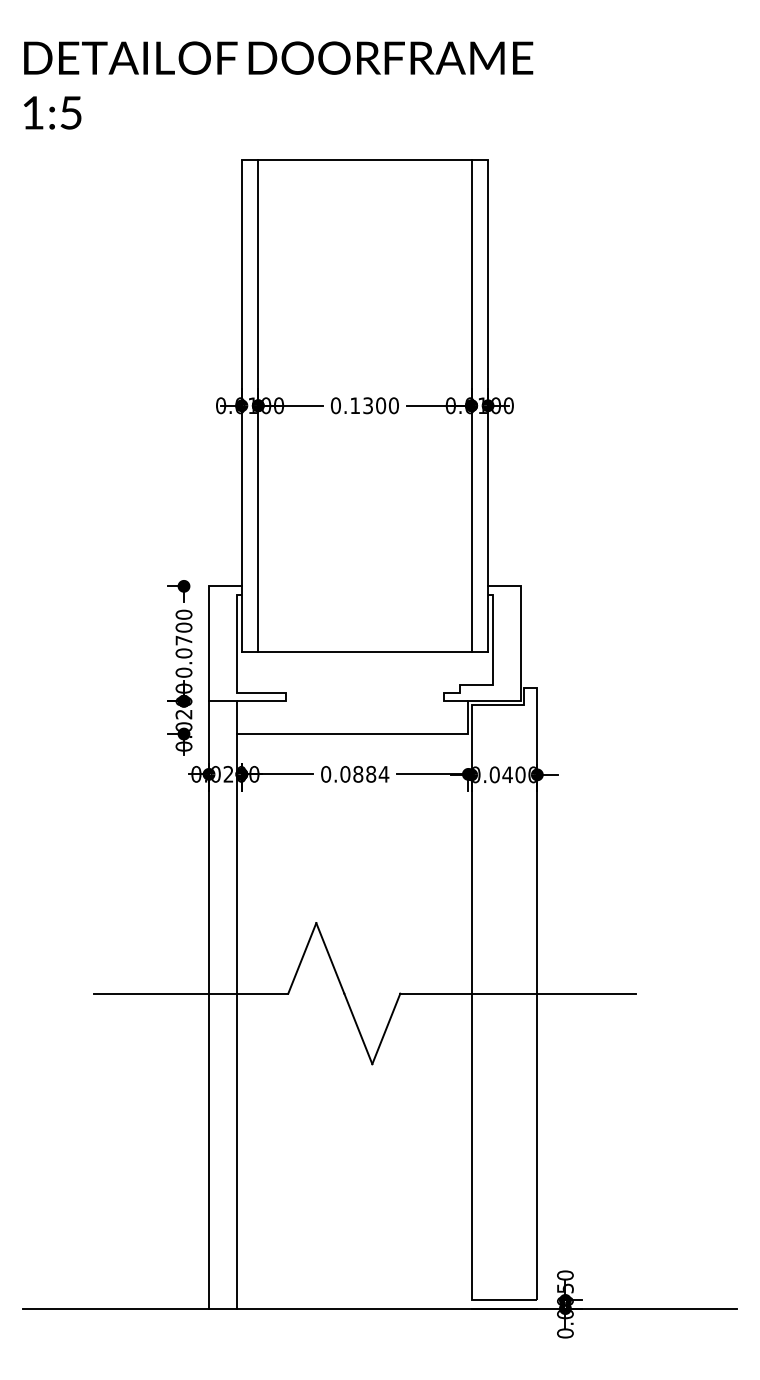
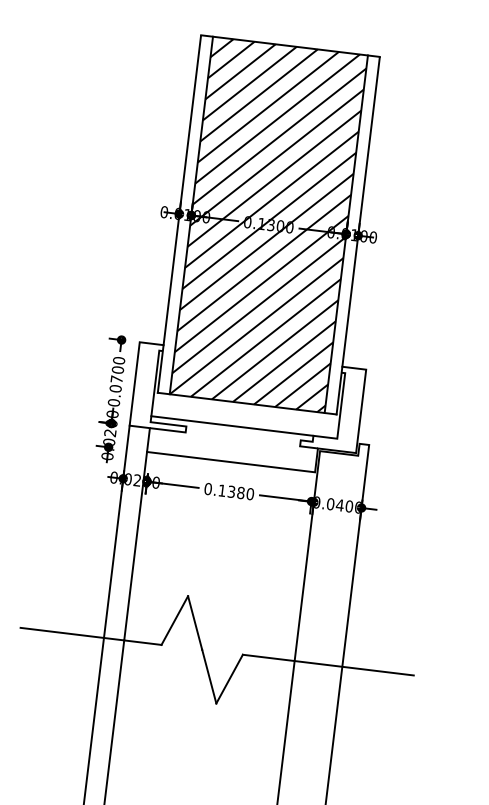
hatch: (364, 405) -> (268, 224), added
line: (348, 684) -> (232, 425), added
text: (364, 773) -> (236, 491), 0.0884 -> 0.1380

